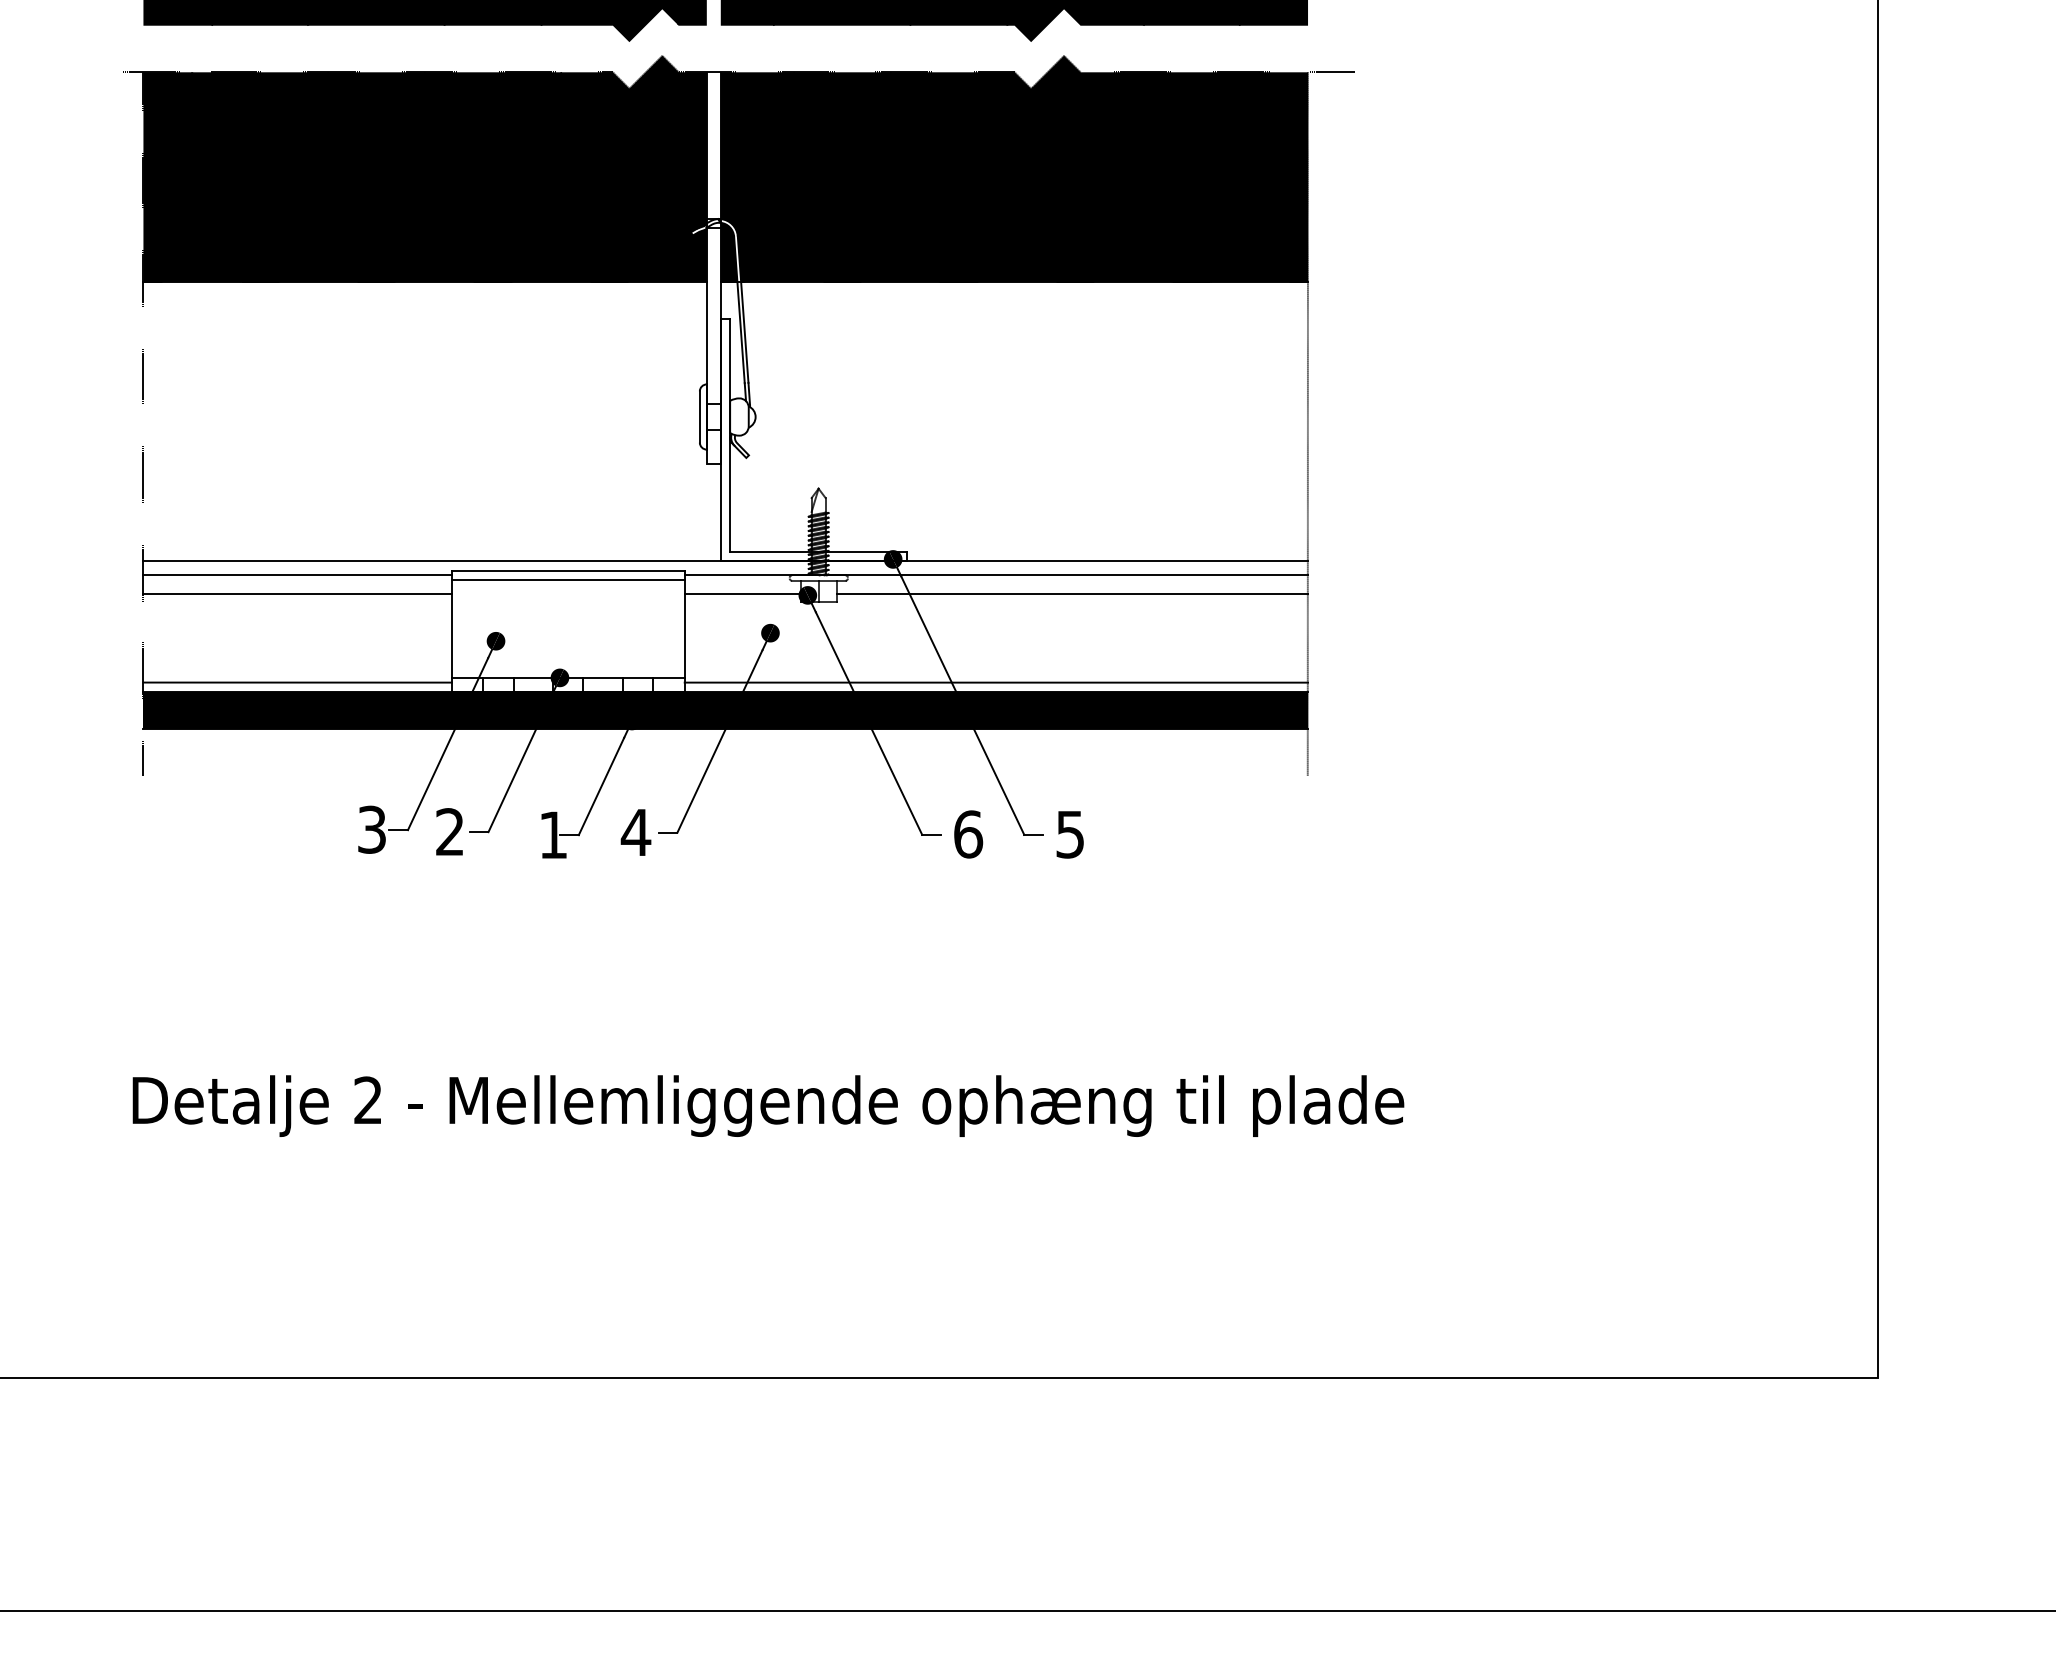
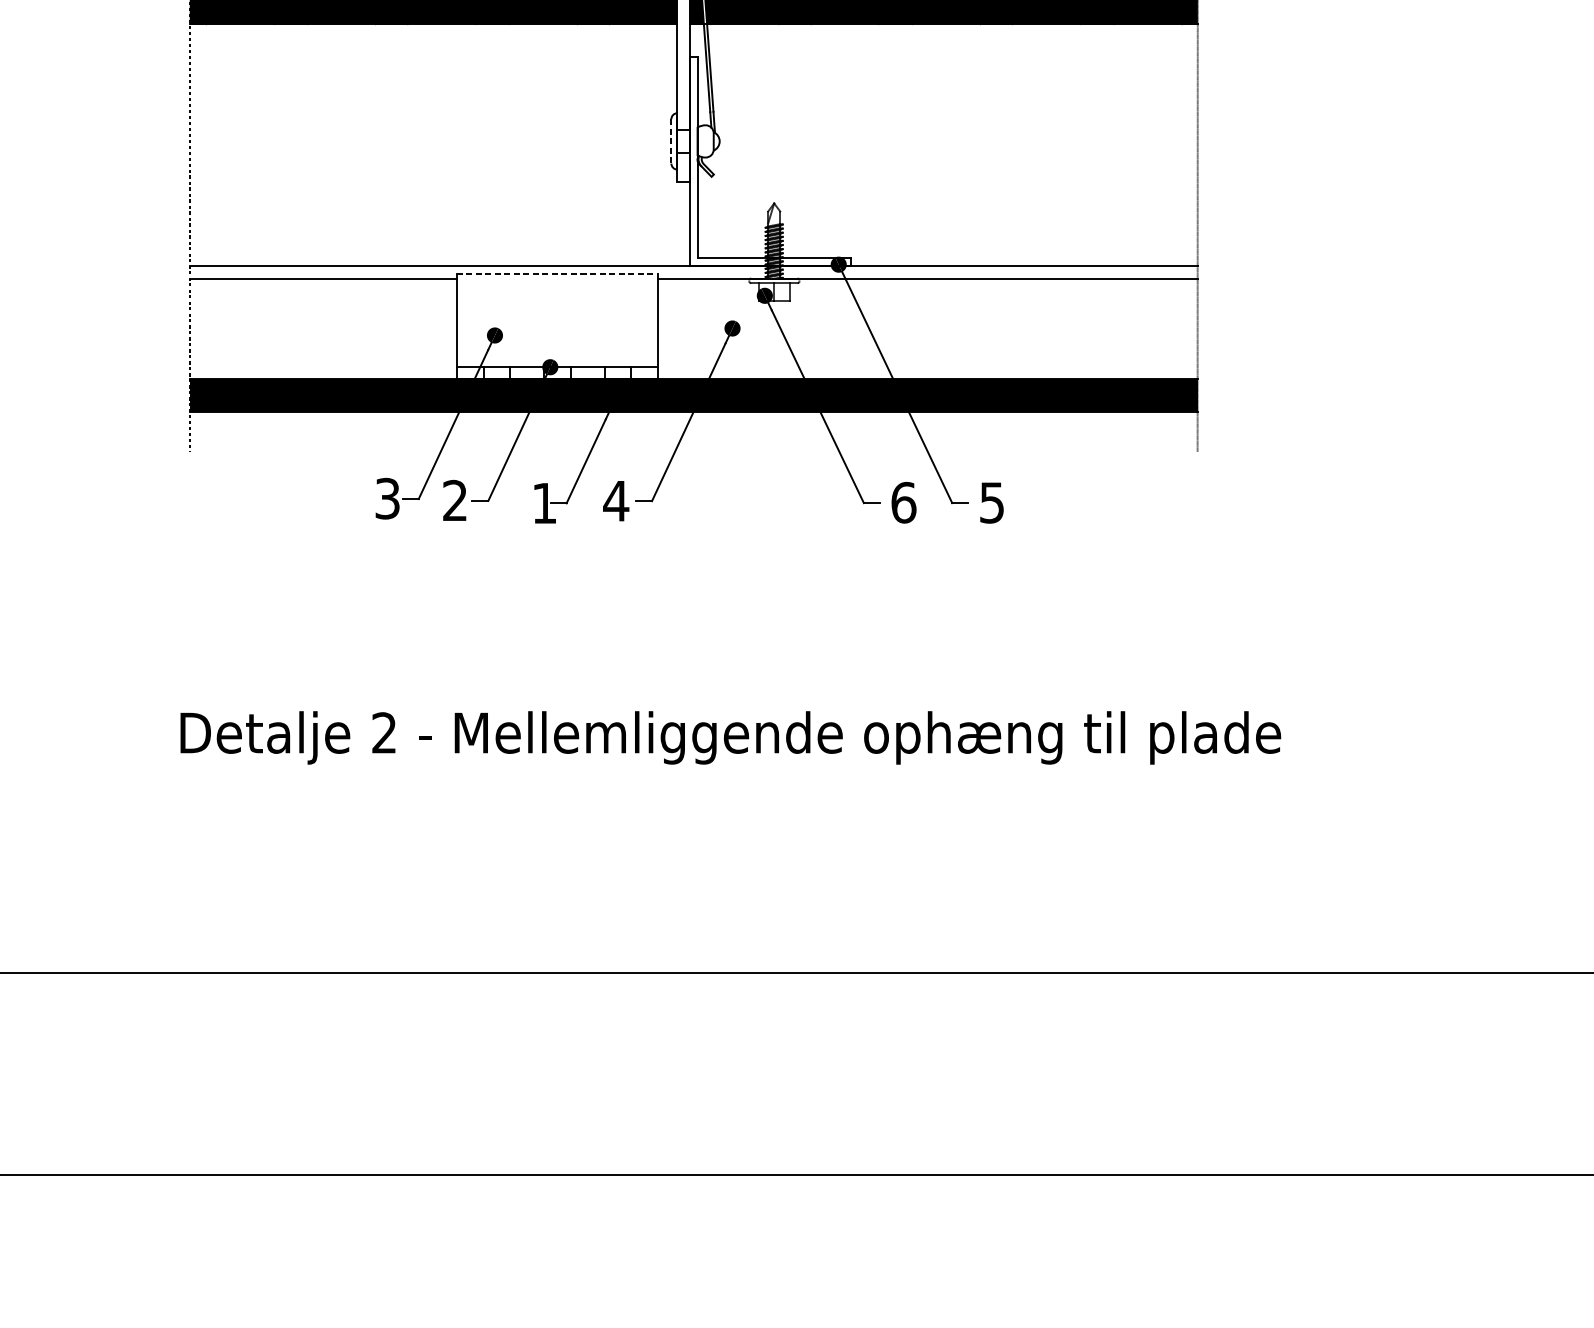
line: (699, 417) -> (671, 141), solid -> dashed
line: (568, 570) -> (557, 274), solid -> dashed
line: (567, 580) -> (556, 282), removed
line: (297, 594) -> (323, 295), removed
line: (742, 594) -> (708, 295), removed
line: (1072, 594) -> (993, 295), removed
line: (297, 682) -> (323, 371), removed
line: (996, 682) -> (928, 371), removed

